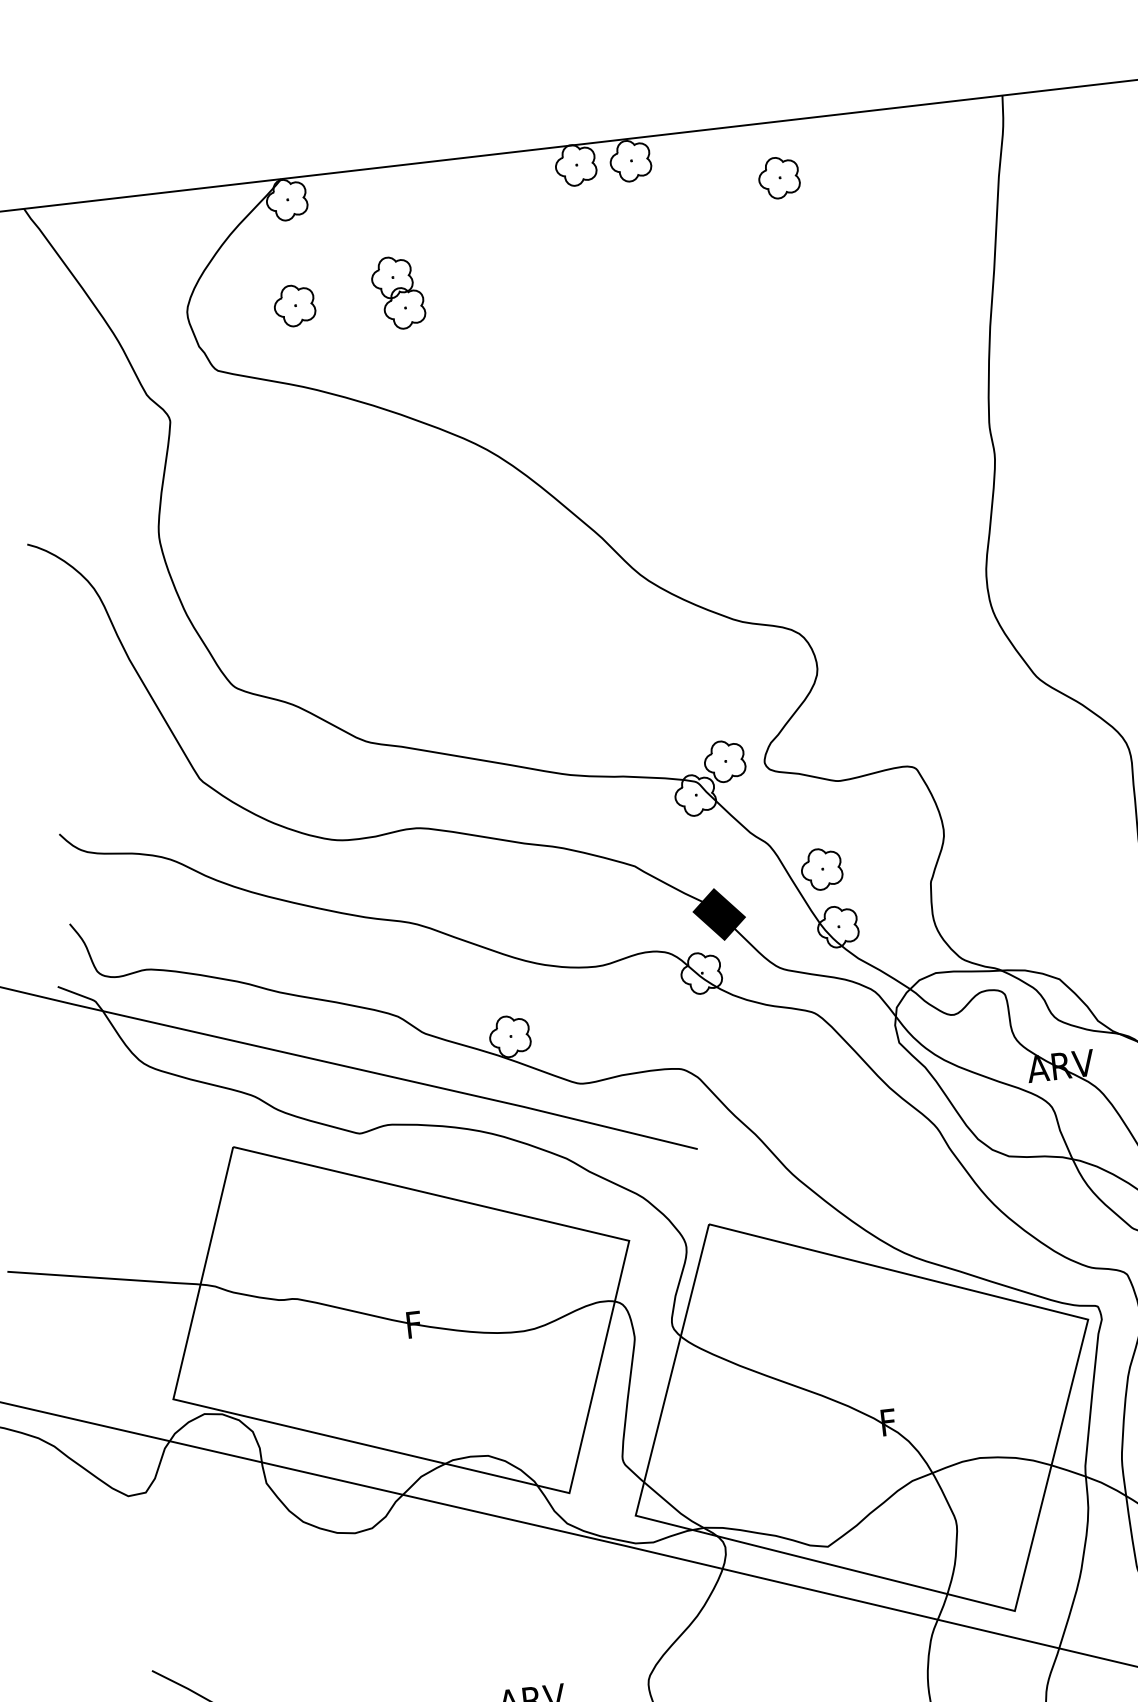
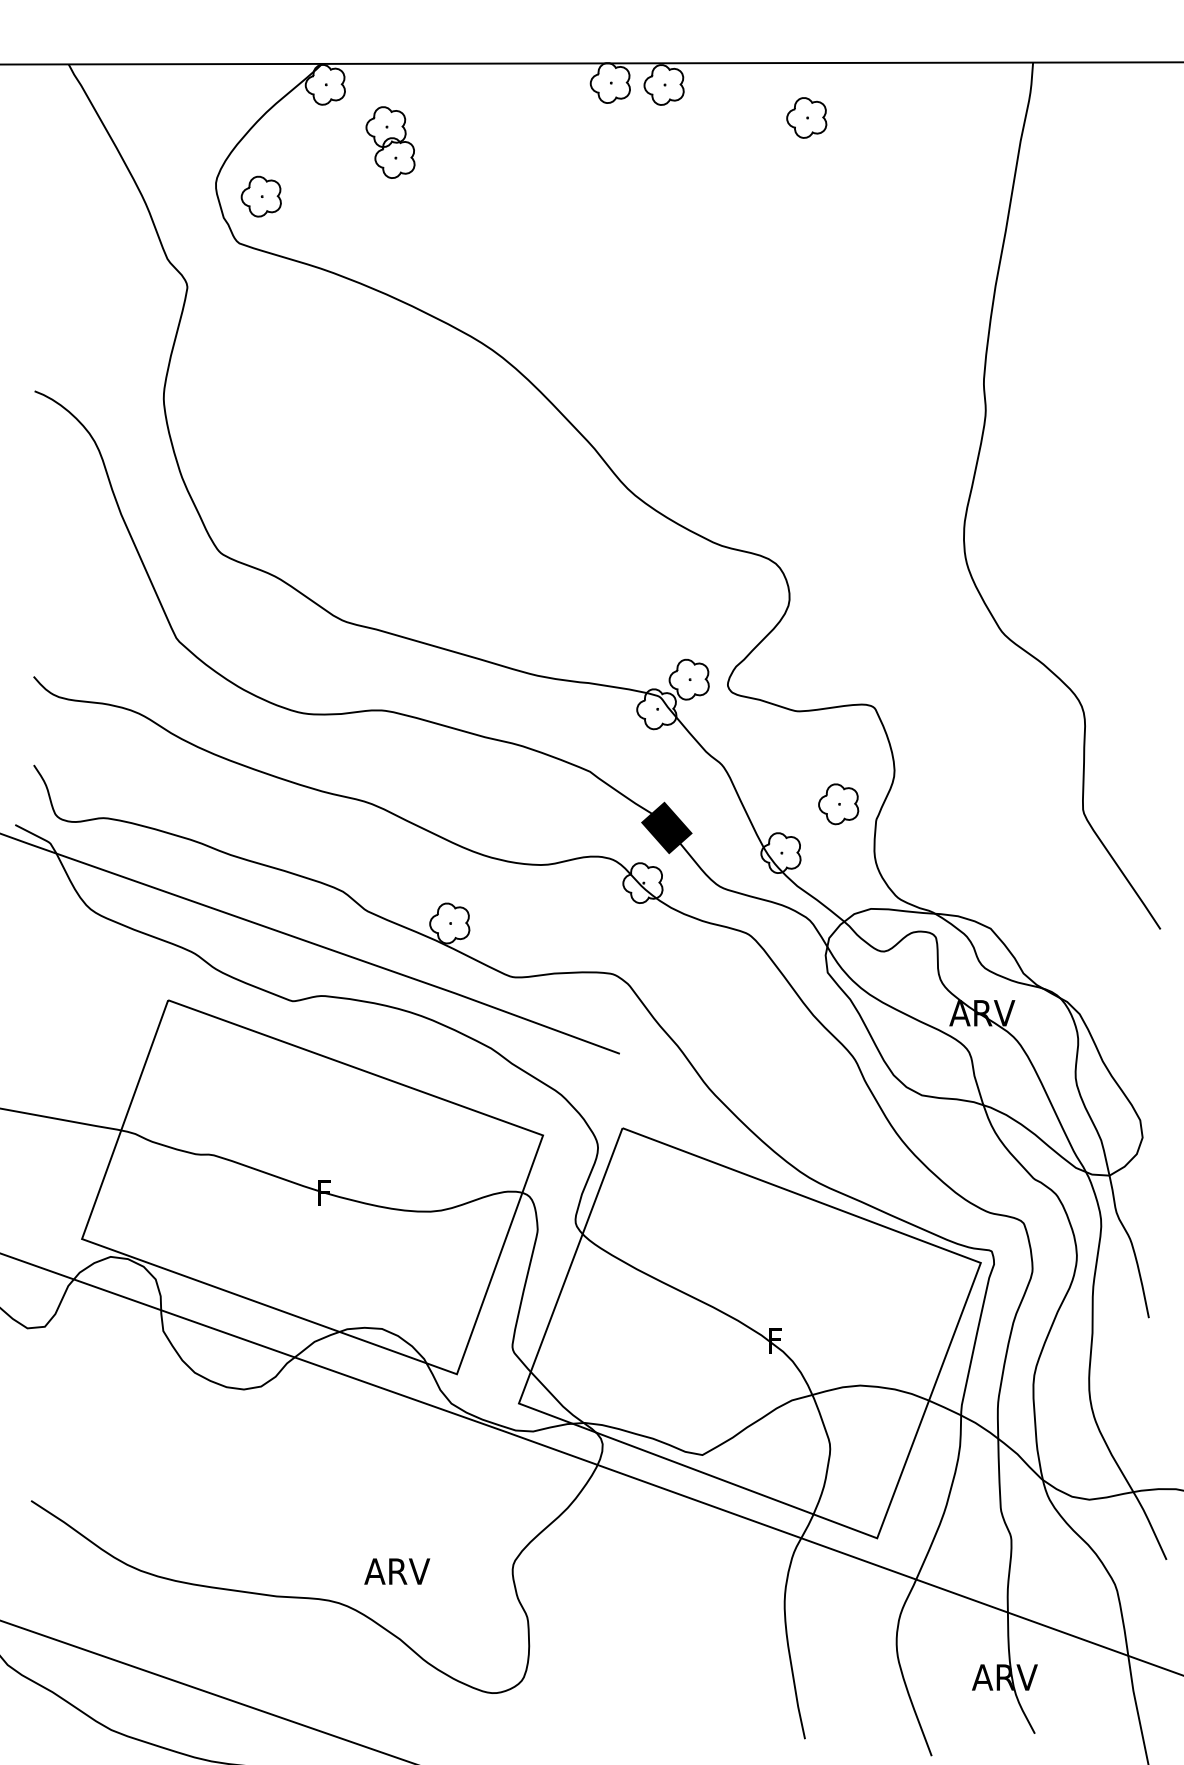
part: (398, 292) -> (390, 142), moved
part: (293, 305) -> (260, 196), moved
part: (821, 869) -> (838, 804), moved

